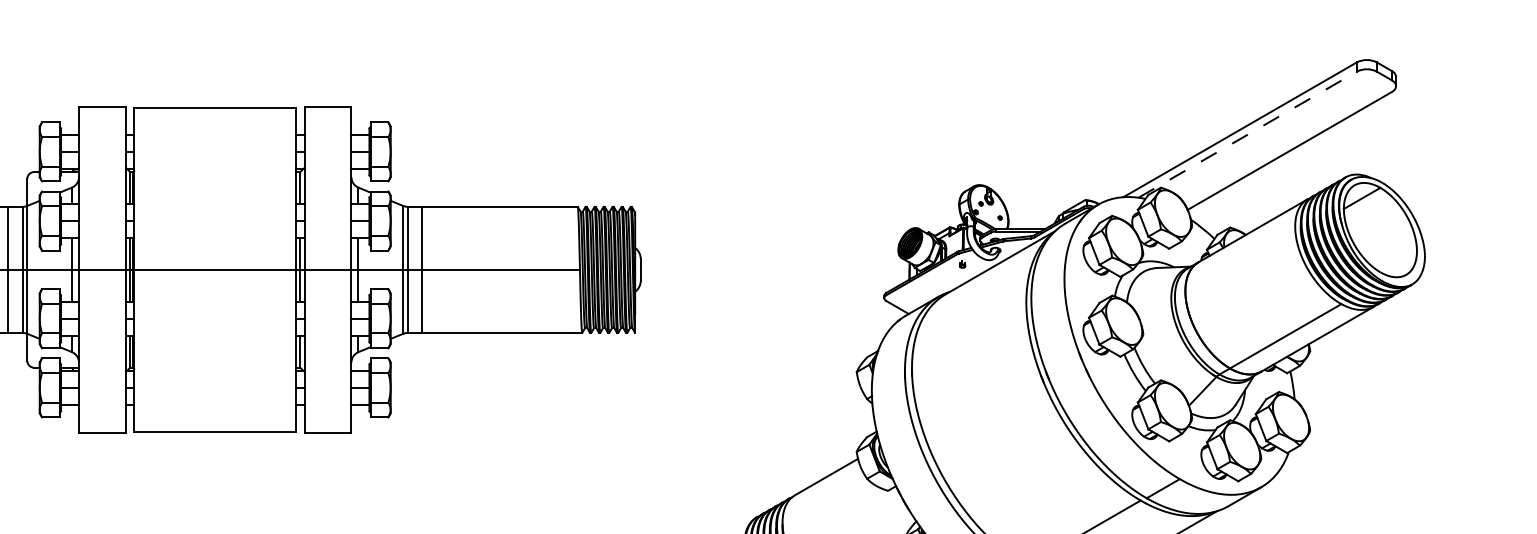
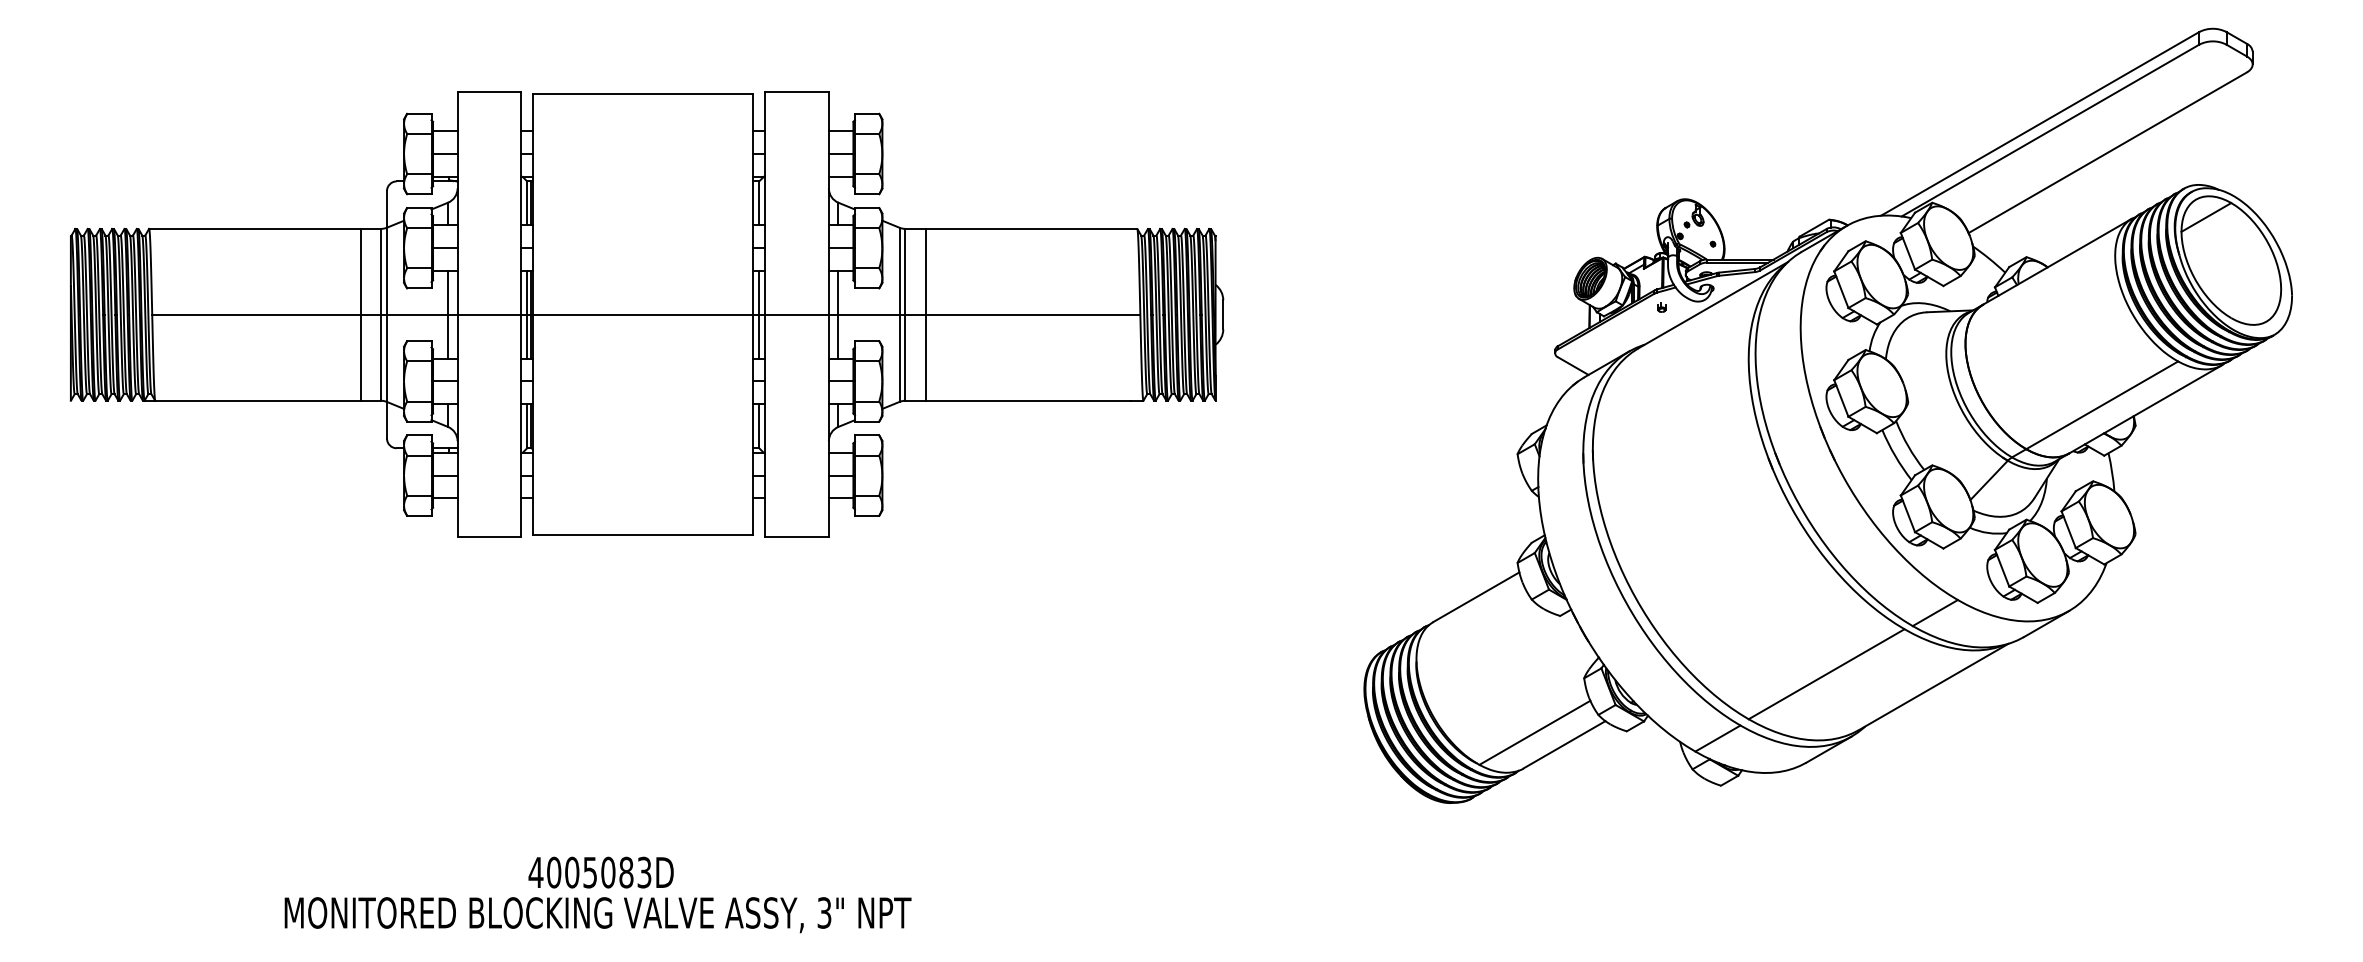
line: (1247, 134) -> (2050, 130), dashed -> solid

